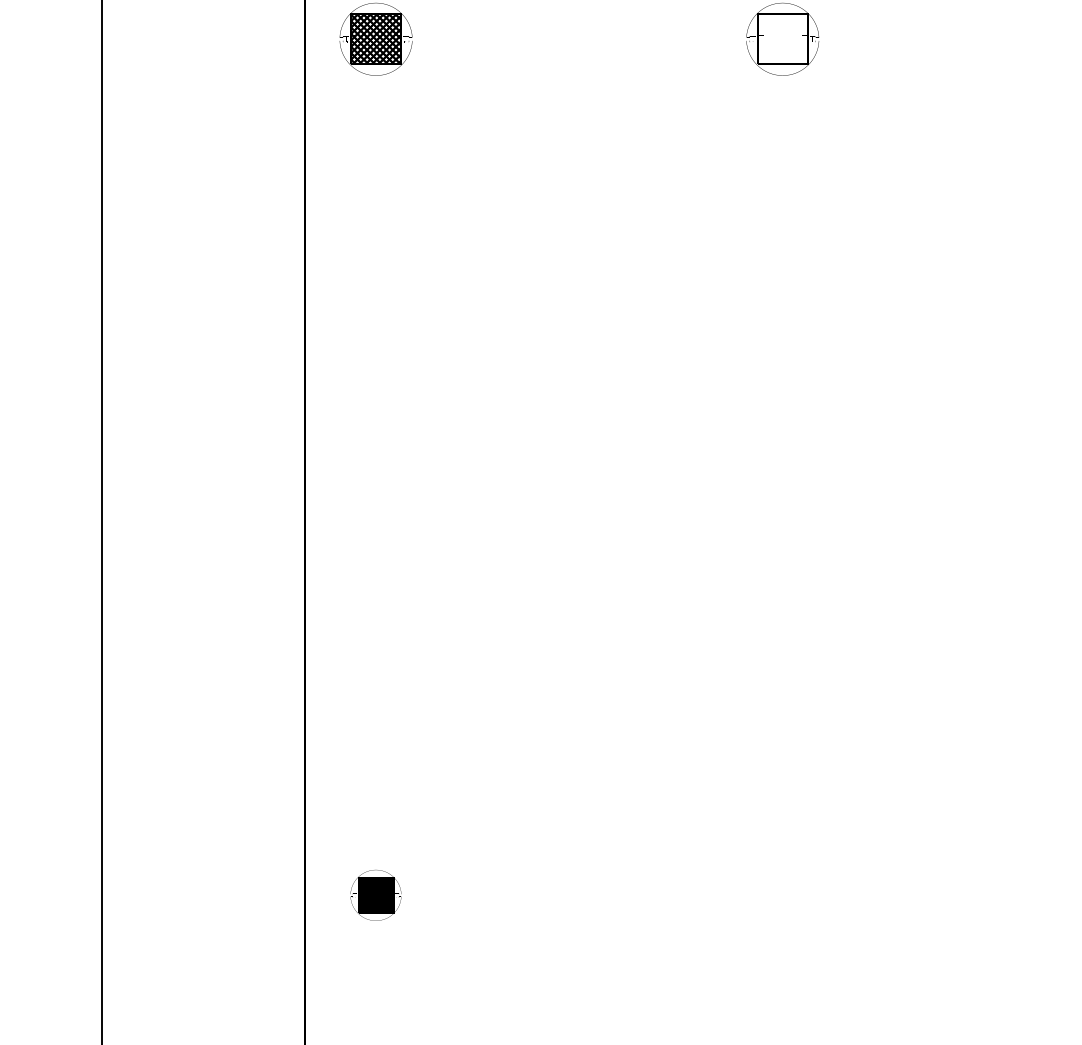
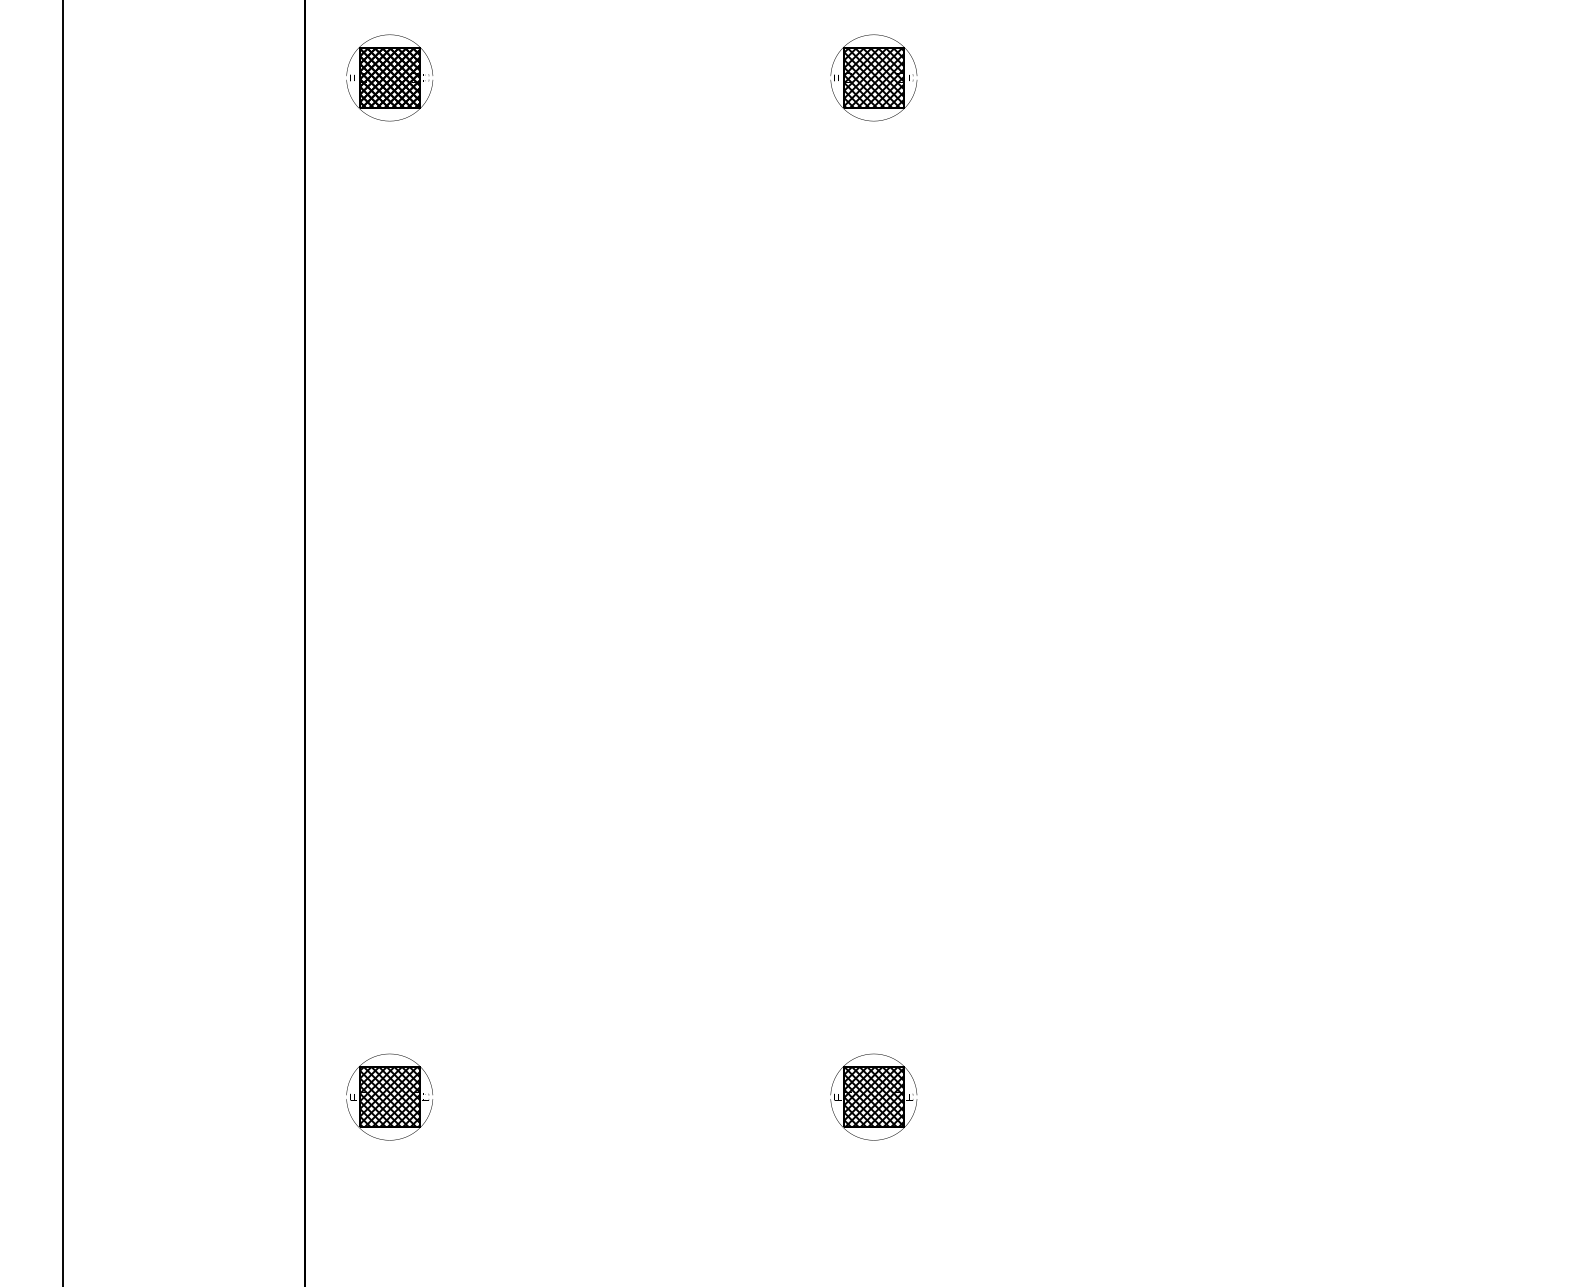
hatch: (782, 38) -> (873, 77), added
part: (375, 894) -> (389, 1096), size x1.43
part: (782, 894) -> (873, 1096), added

